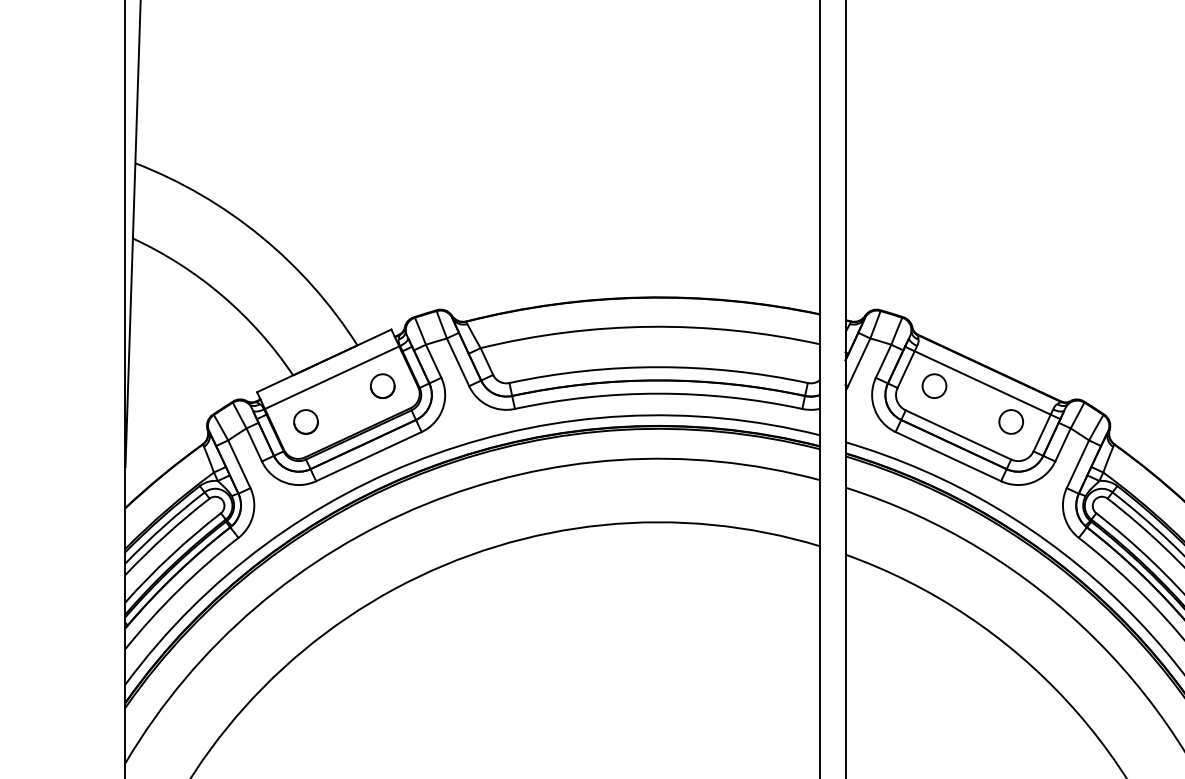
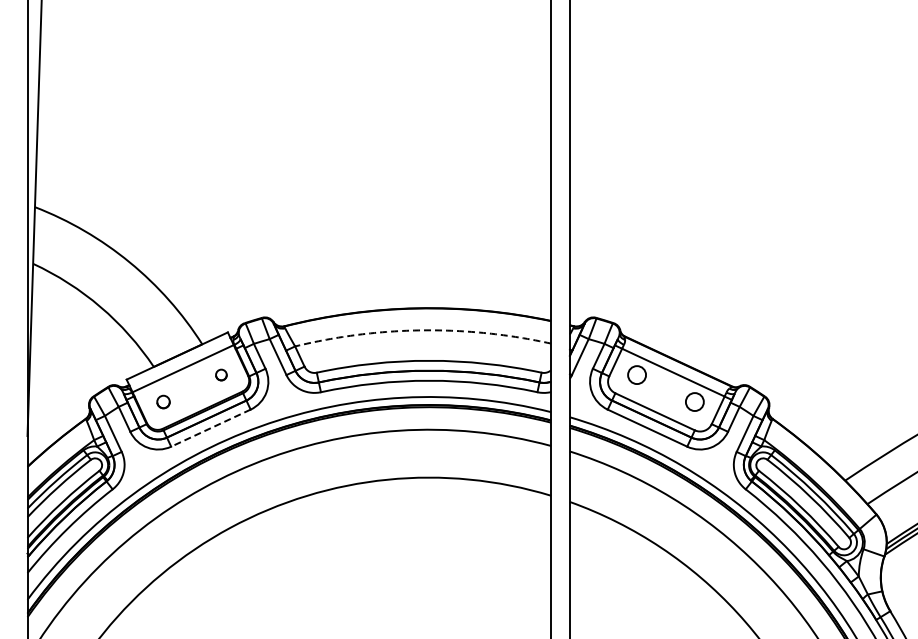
arc: (649, 327) -> (422, 330), solid -> dashed
part: (382, 385) -> (221, 374), size x0.6
part: (305, 421) -> (163, 401), size x0.7
line: (368, 457) -> (210, 428), solid -> dashed

